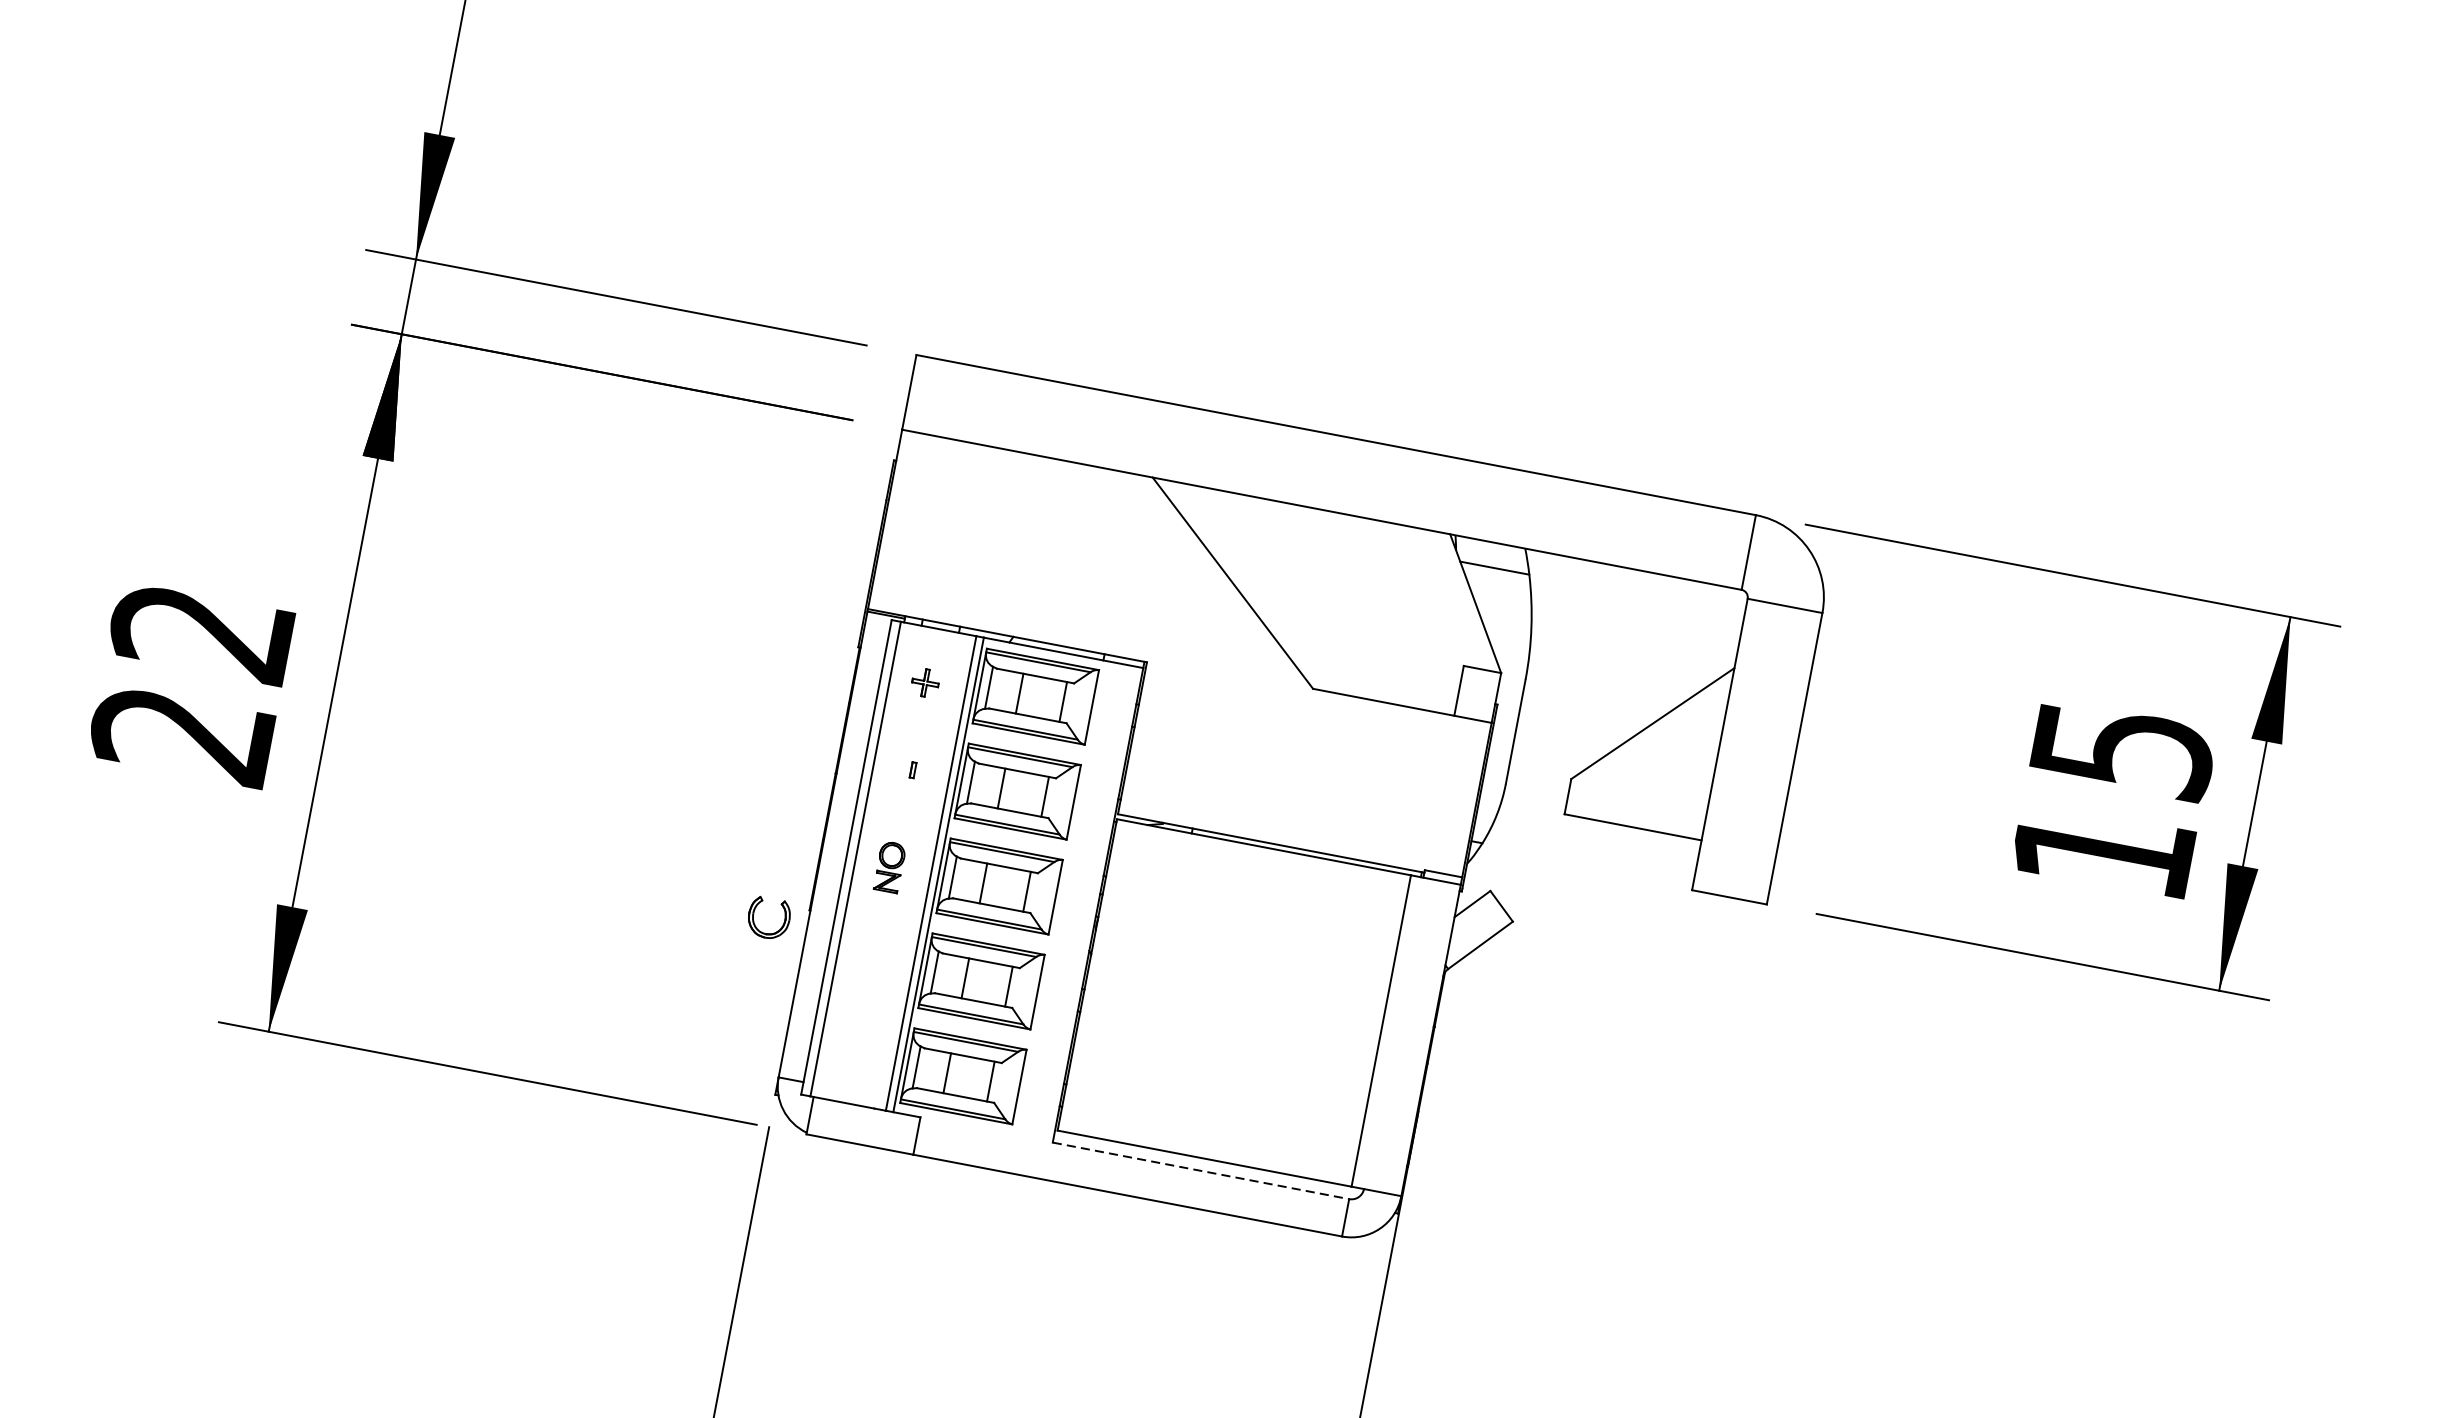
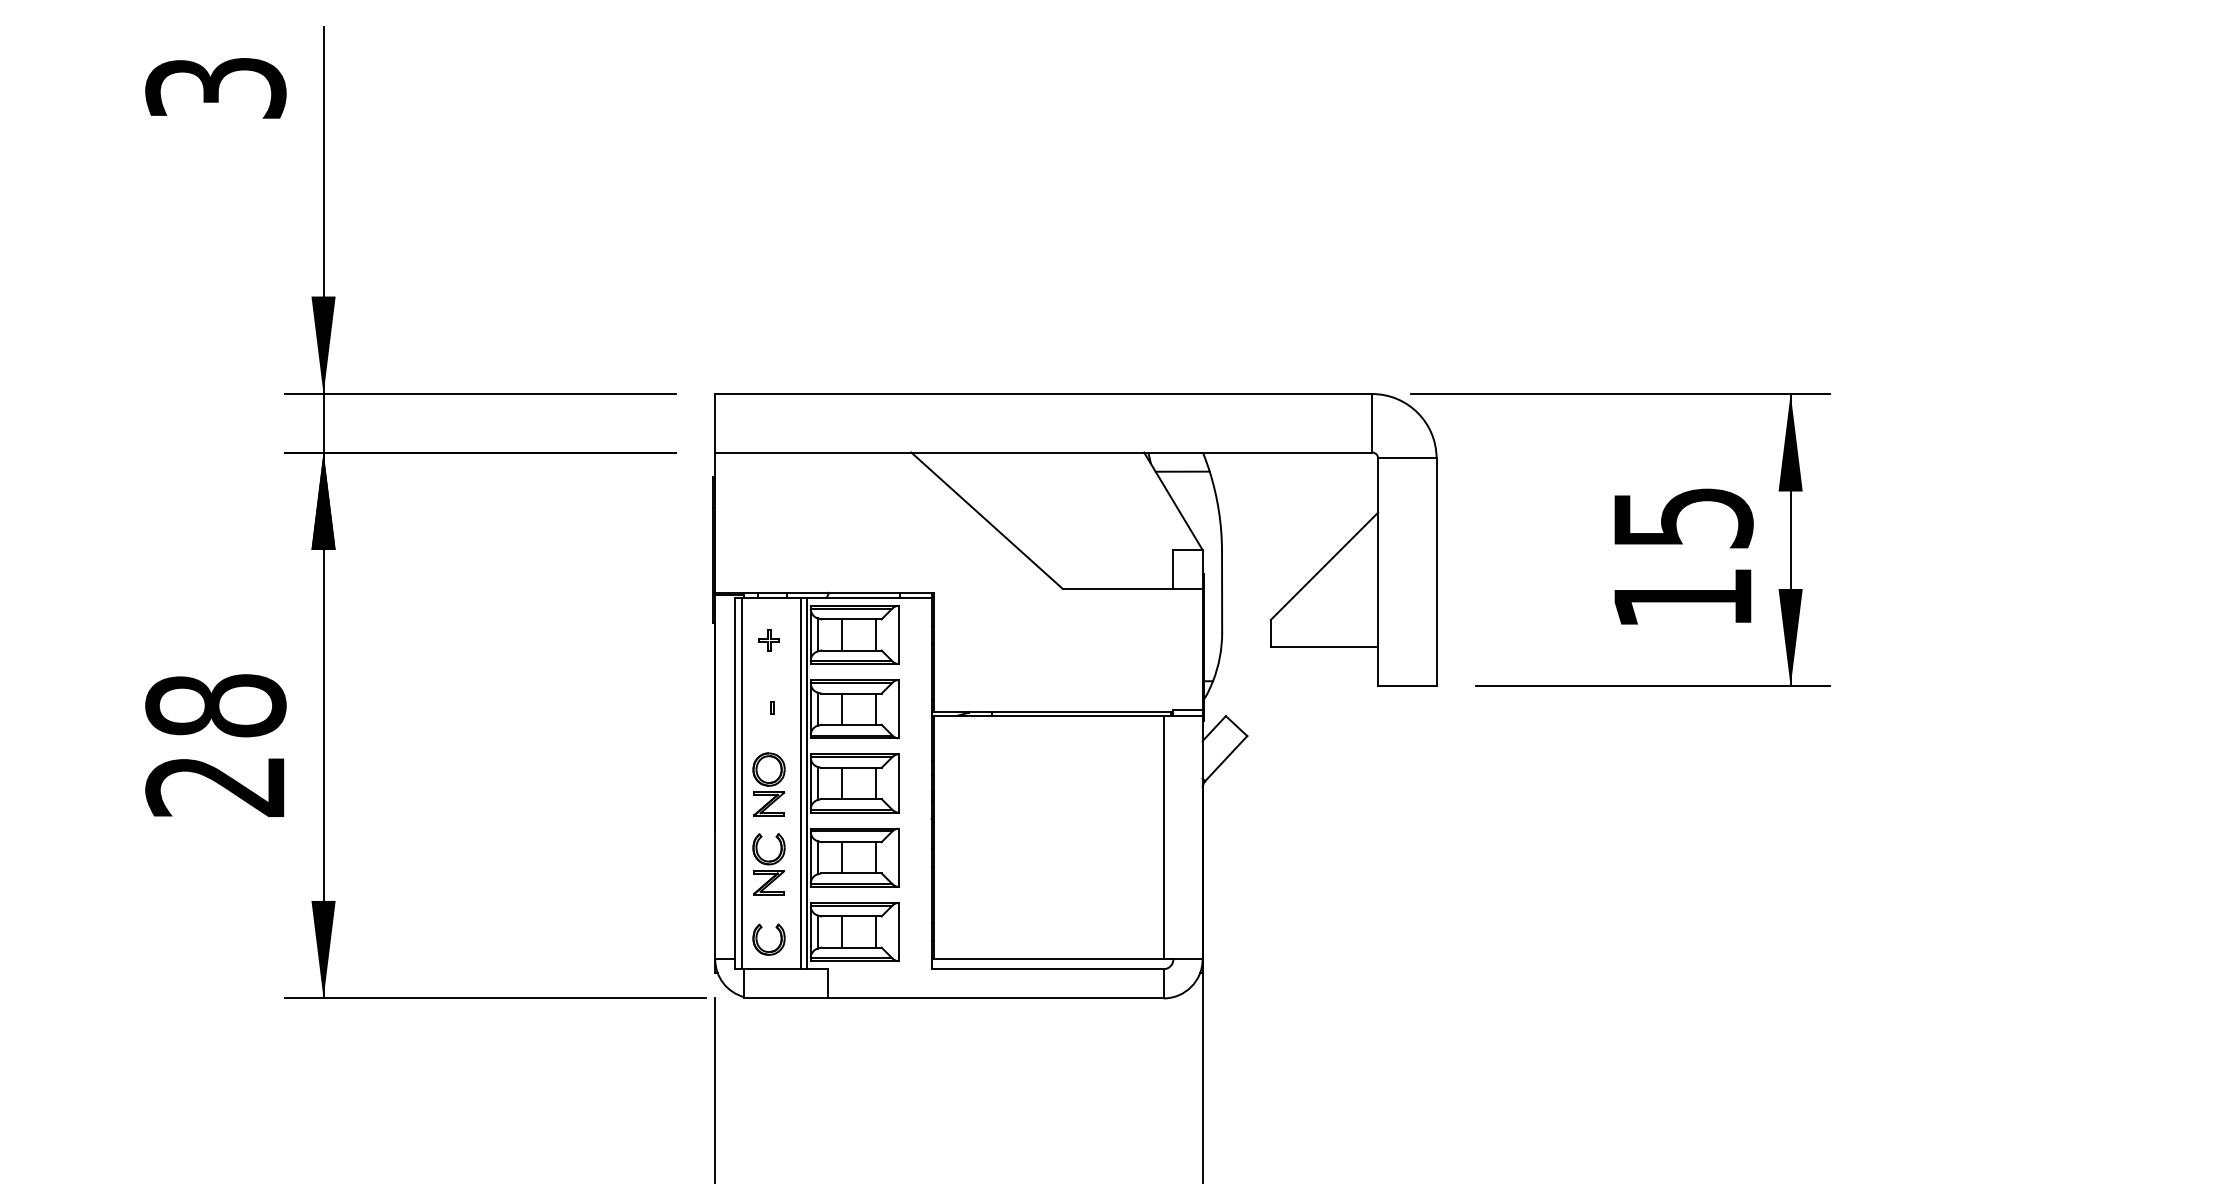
text: (202, 631) -> (215, 705), 22 -> 28
part: (889, 866) -> (768, 784), size x1.67
part: (754, 920) -> (758, 943), moved
part: (869, 969) -> (768, 864), added
line: (1201, 1171) -> (1048, 969), dashed -> solid

